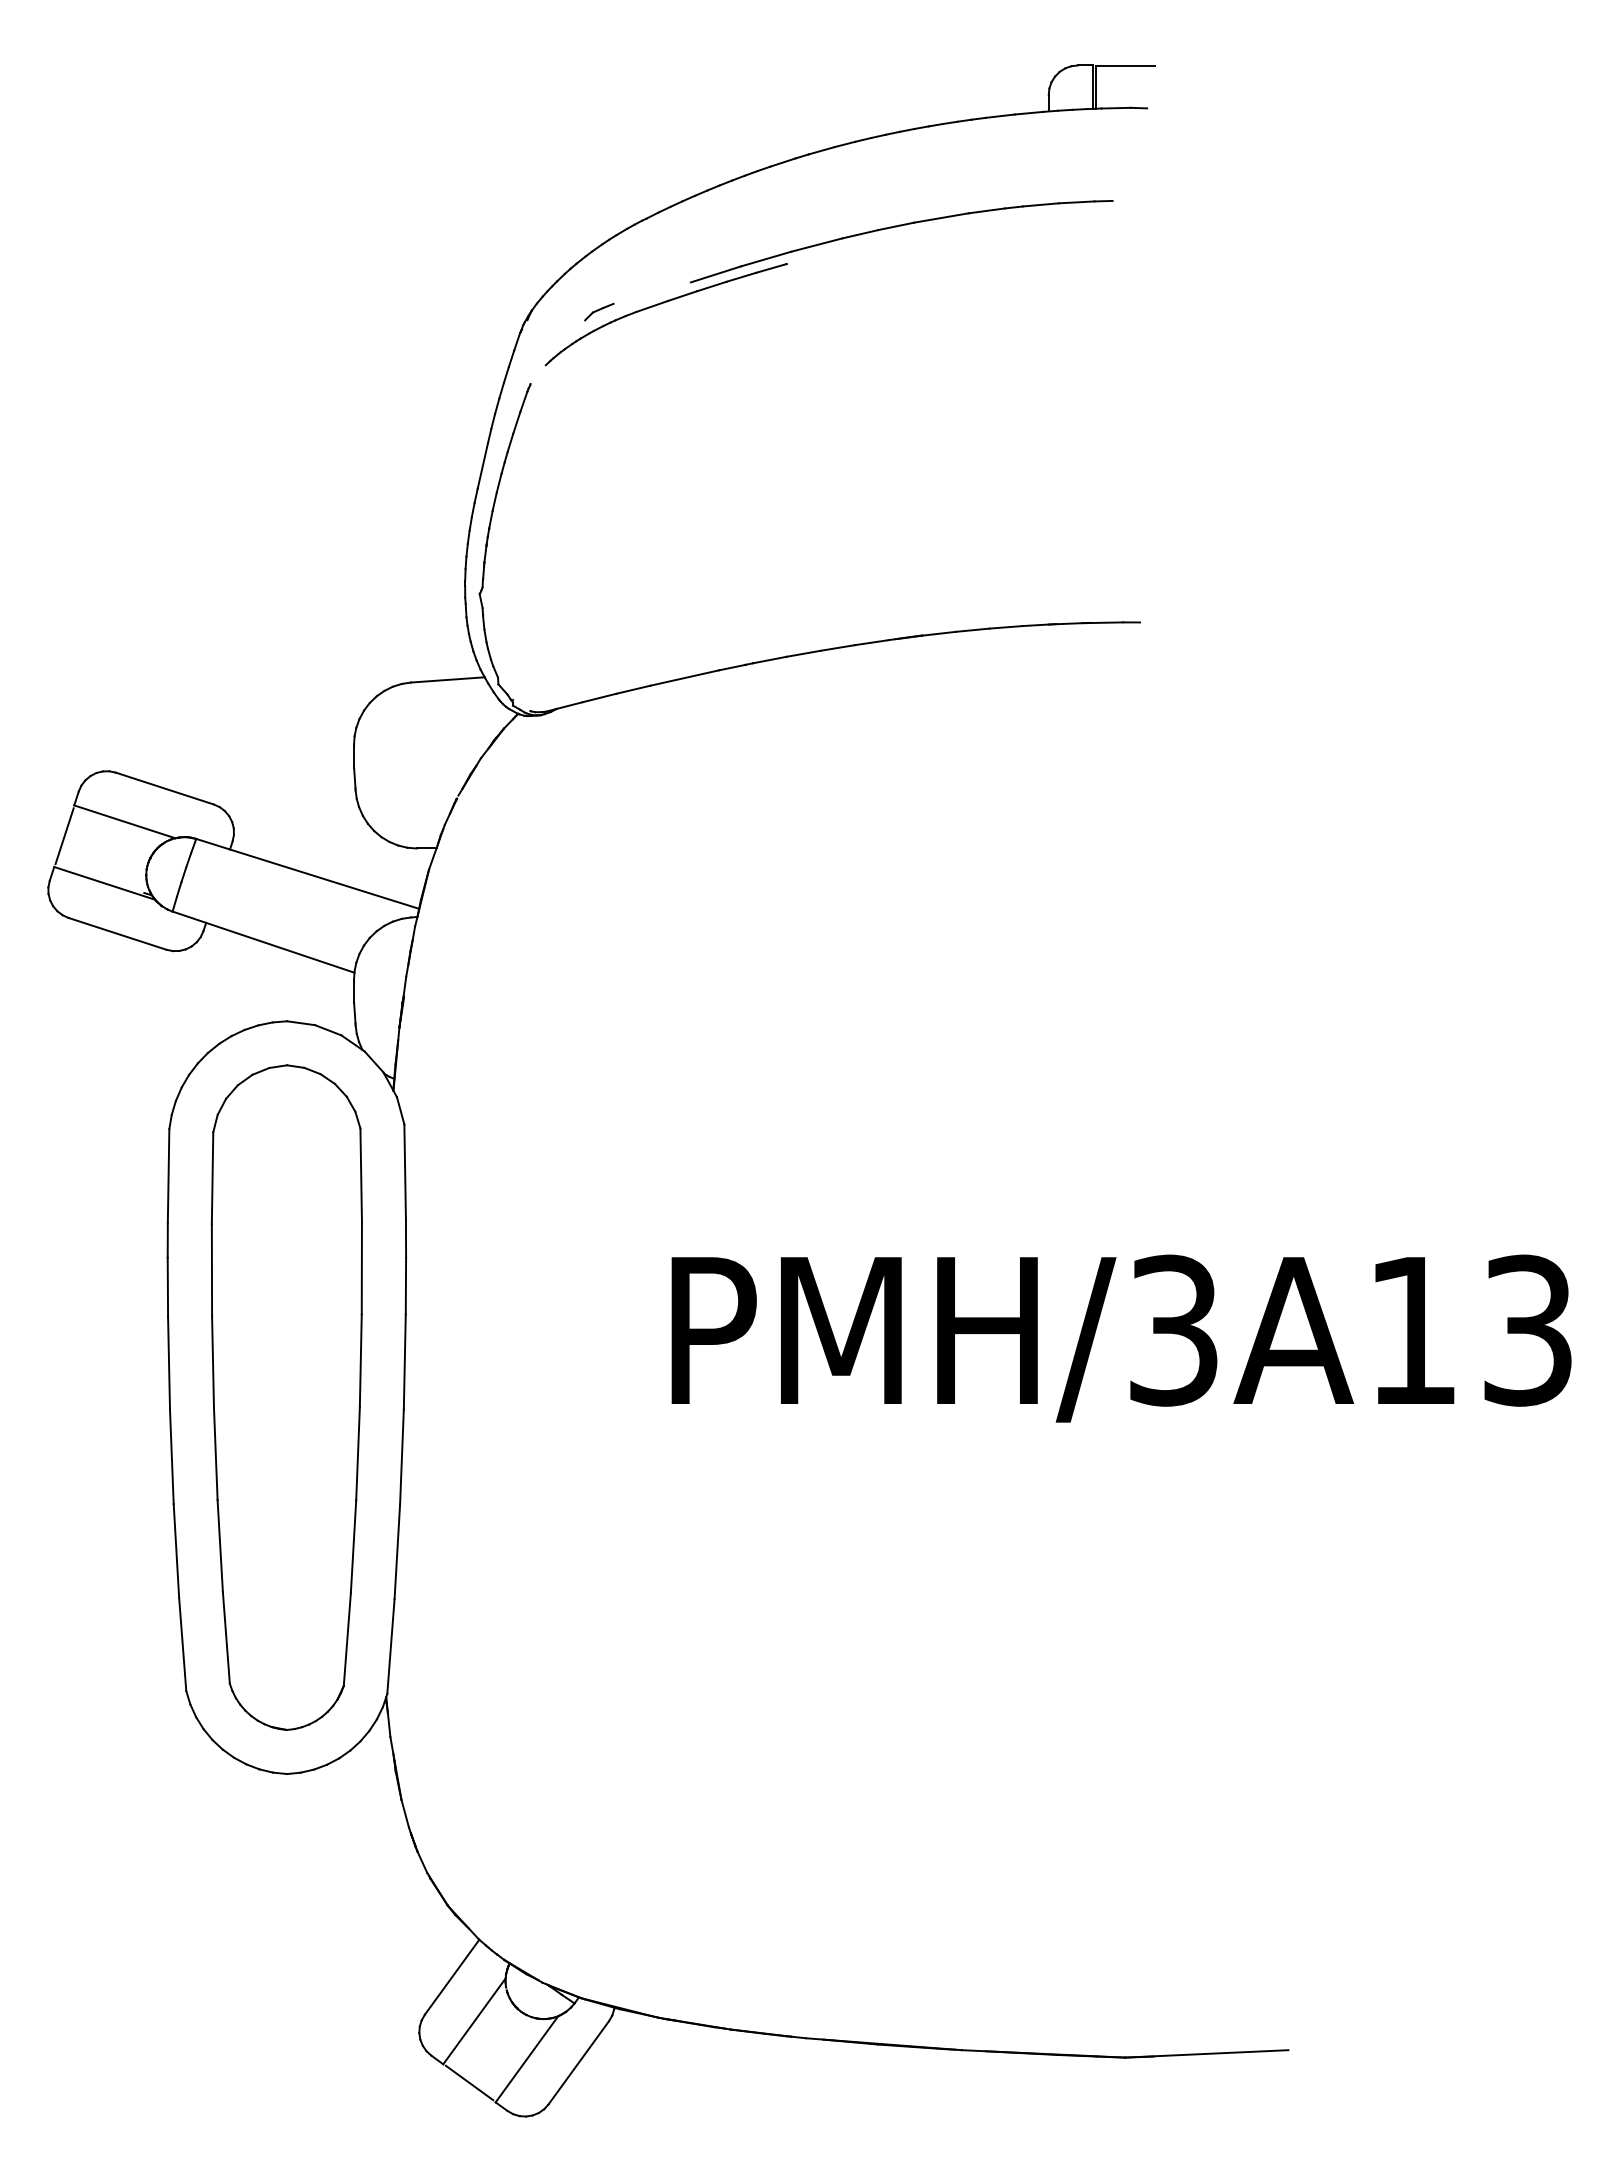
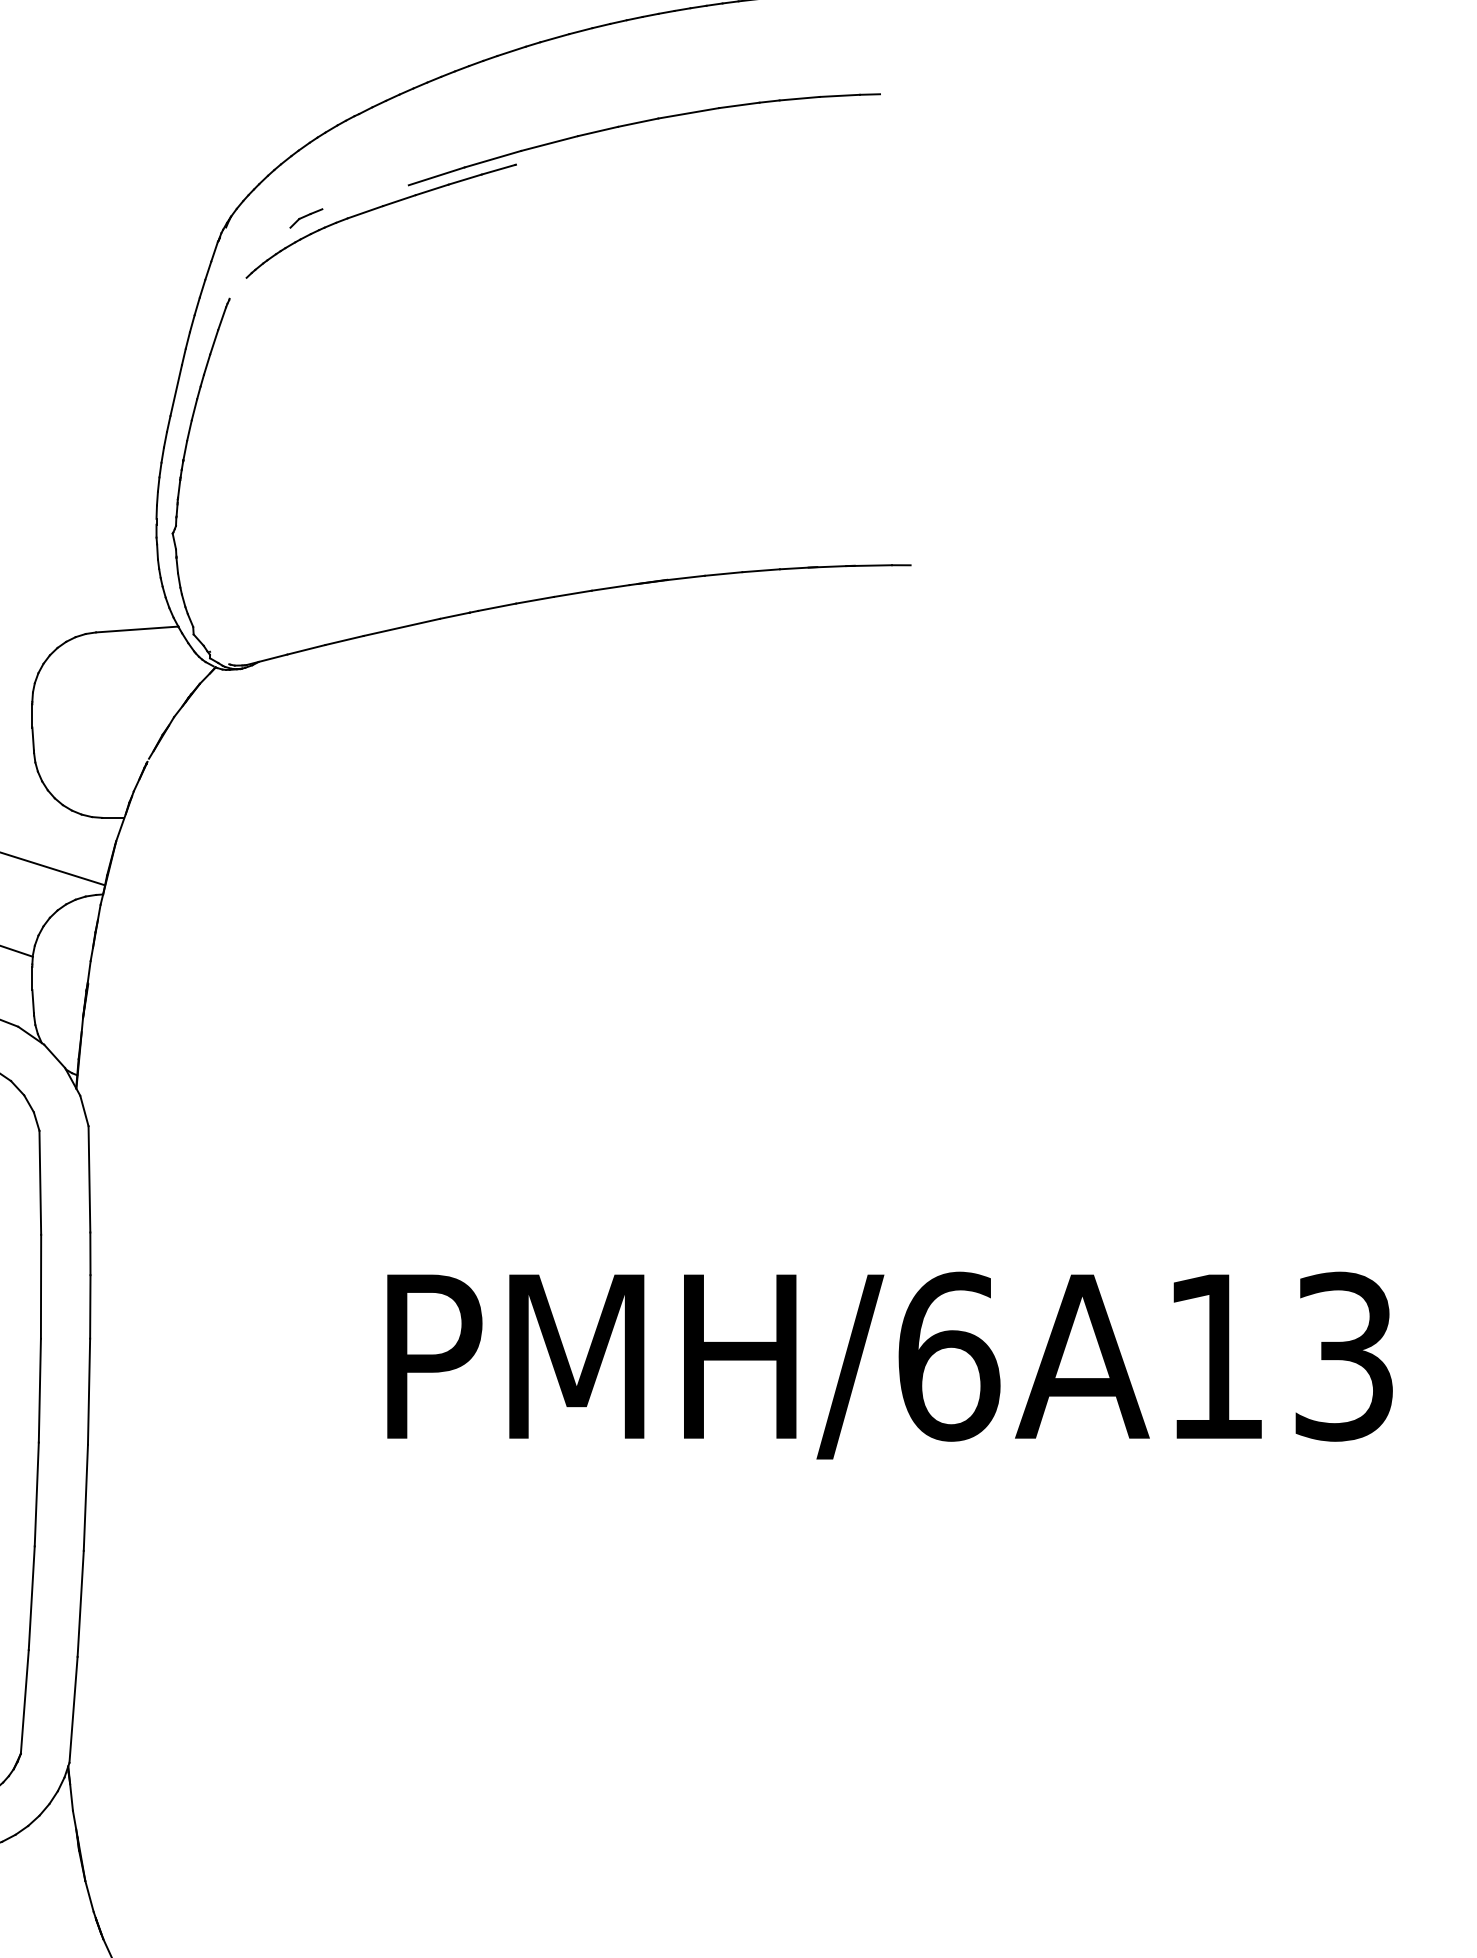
text: (1174, 1330) -> (949, 1356), PMH/3A13 -> PMH/6A13

